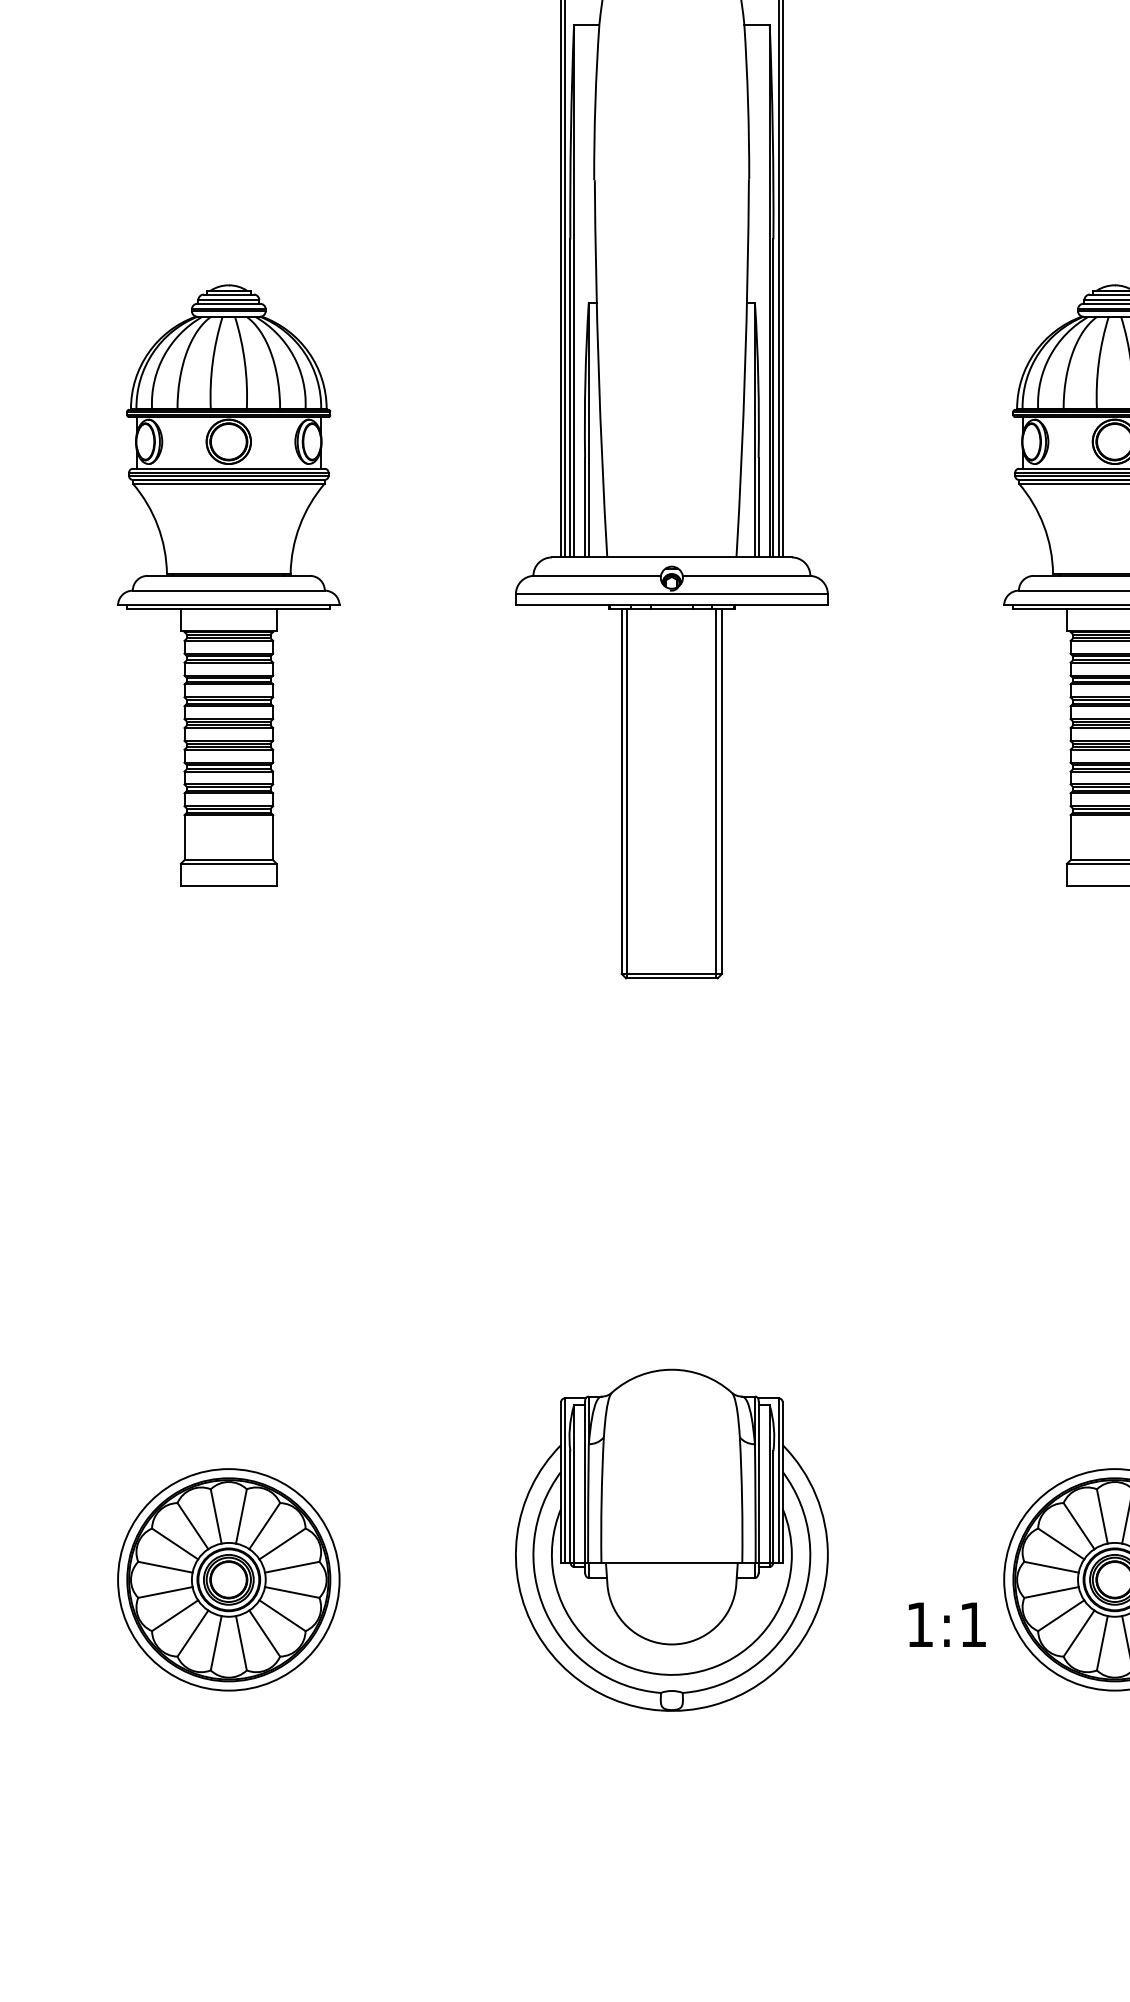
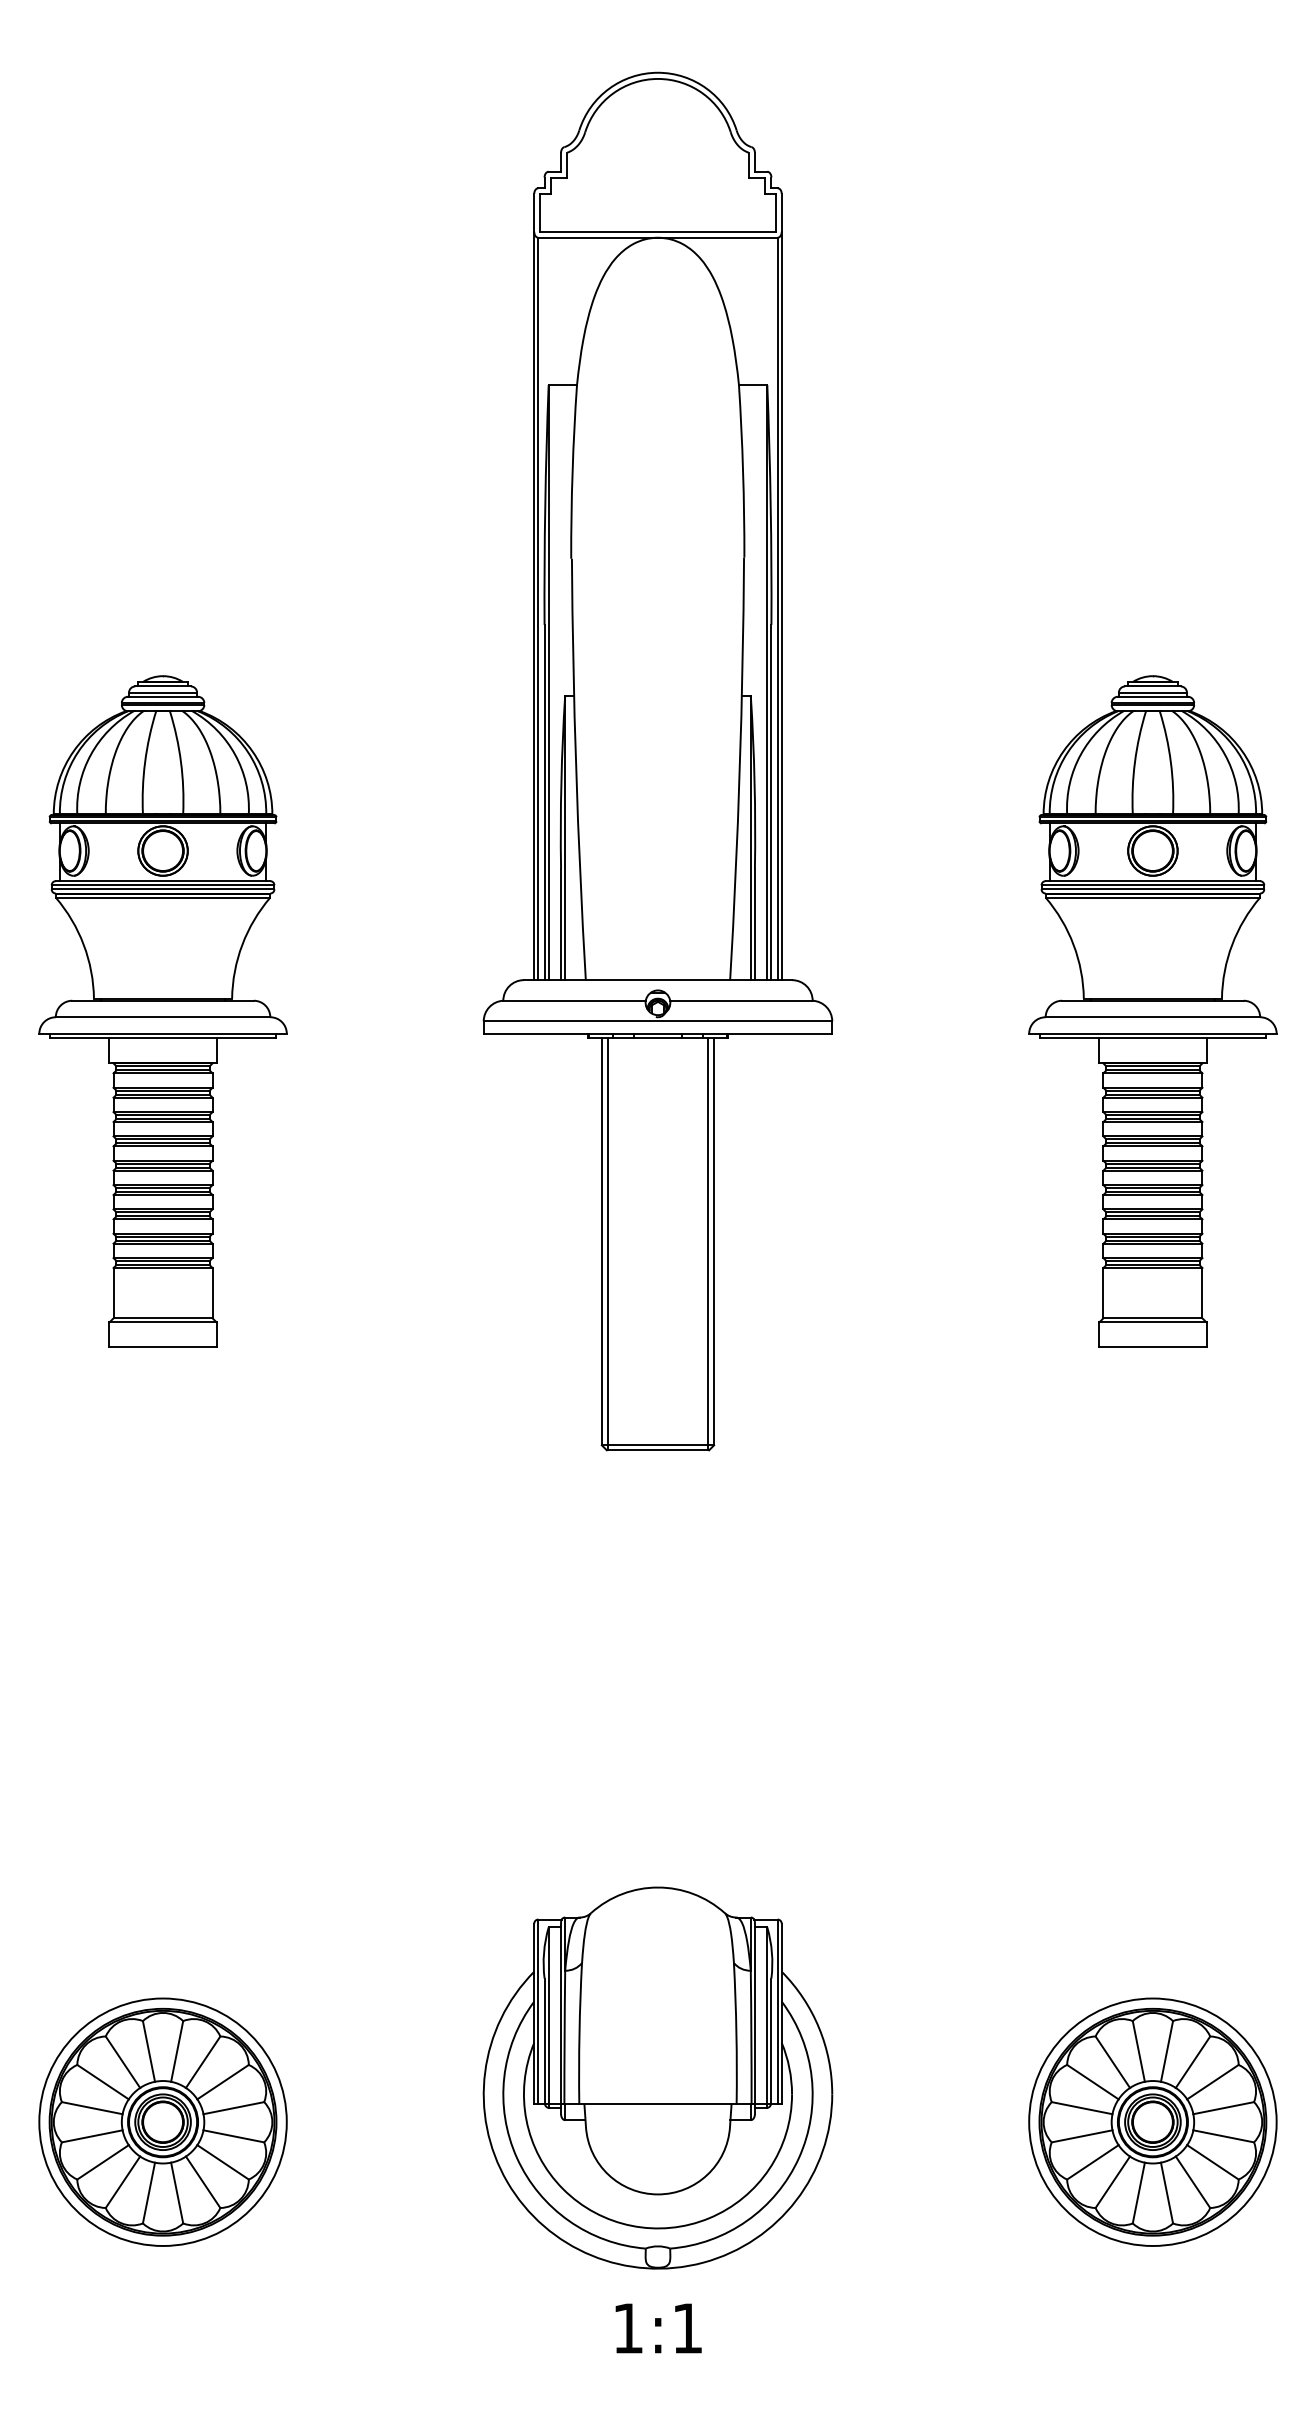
text: (947, 1624) -> (658, 2328), moved

